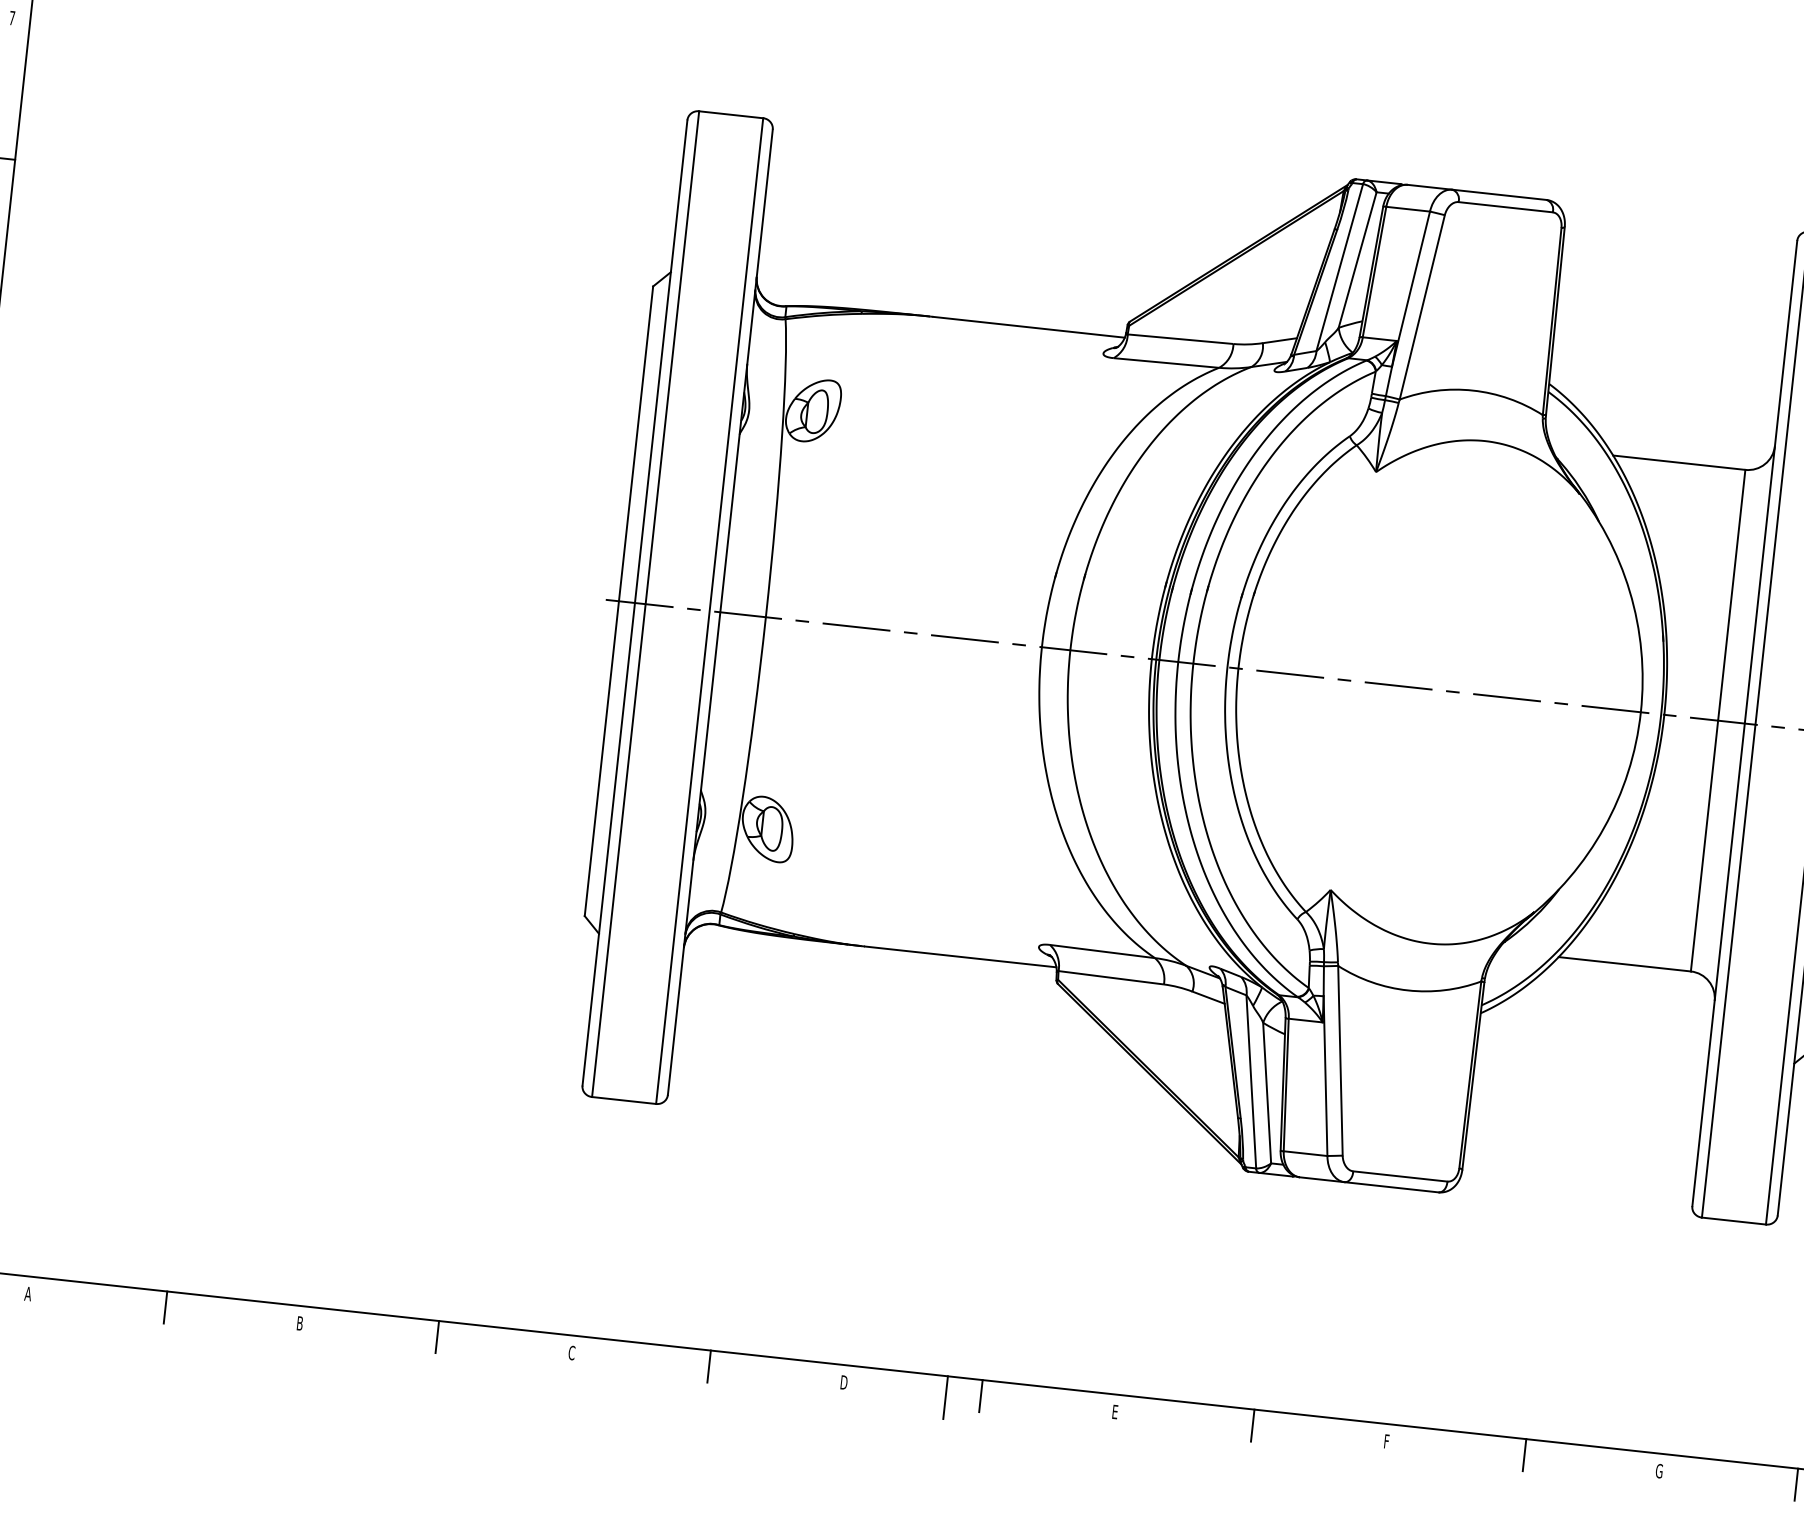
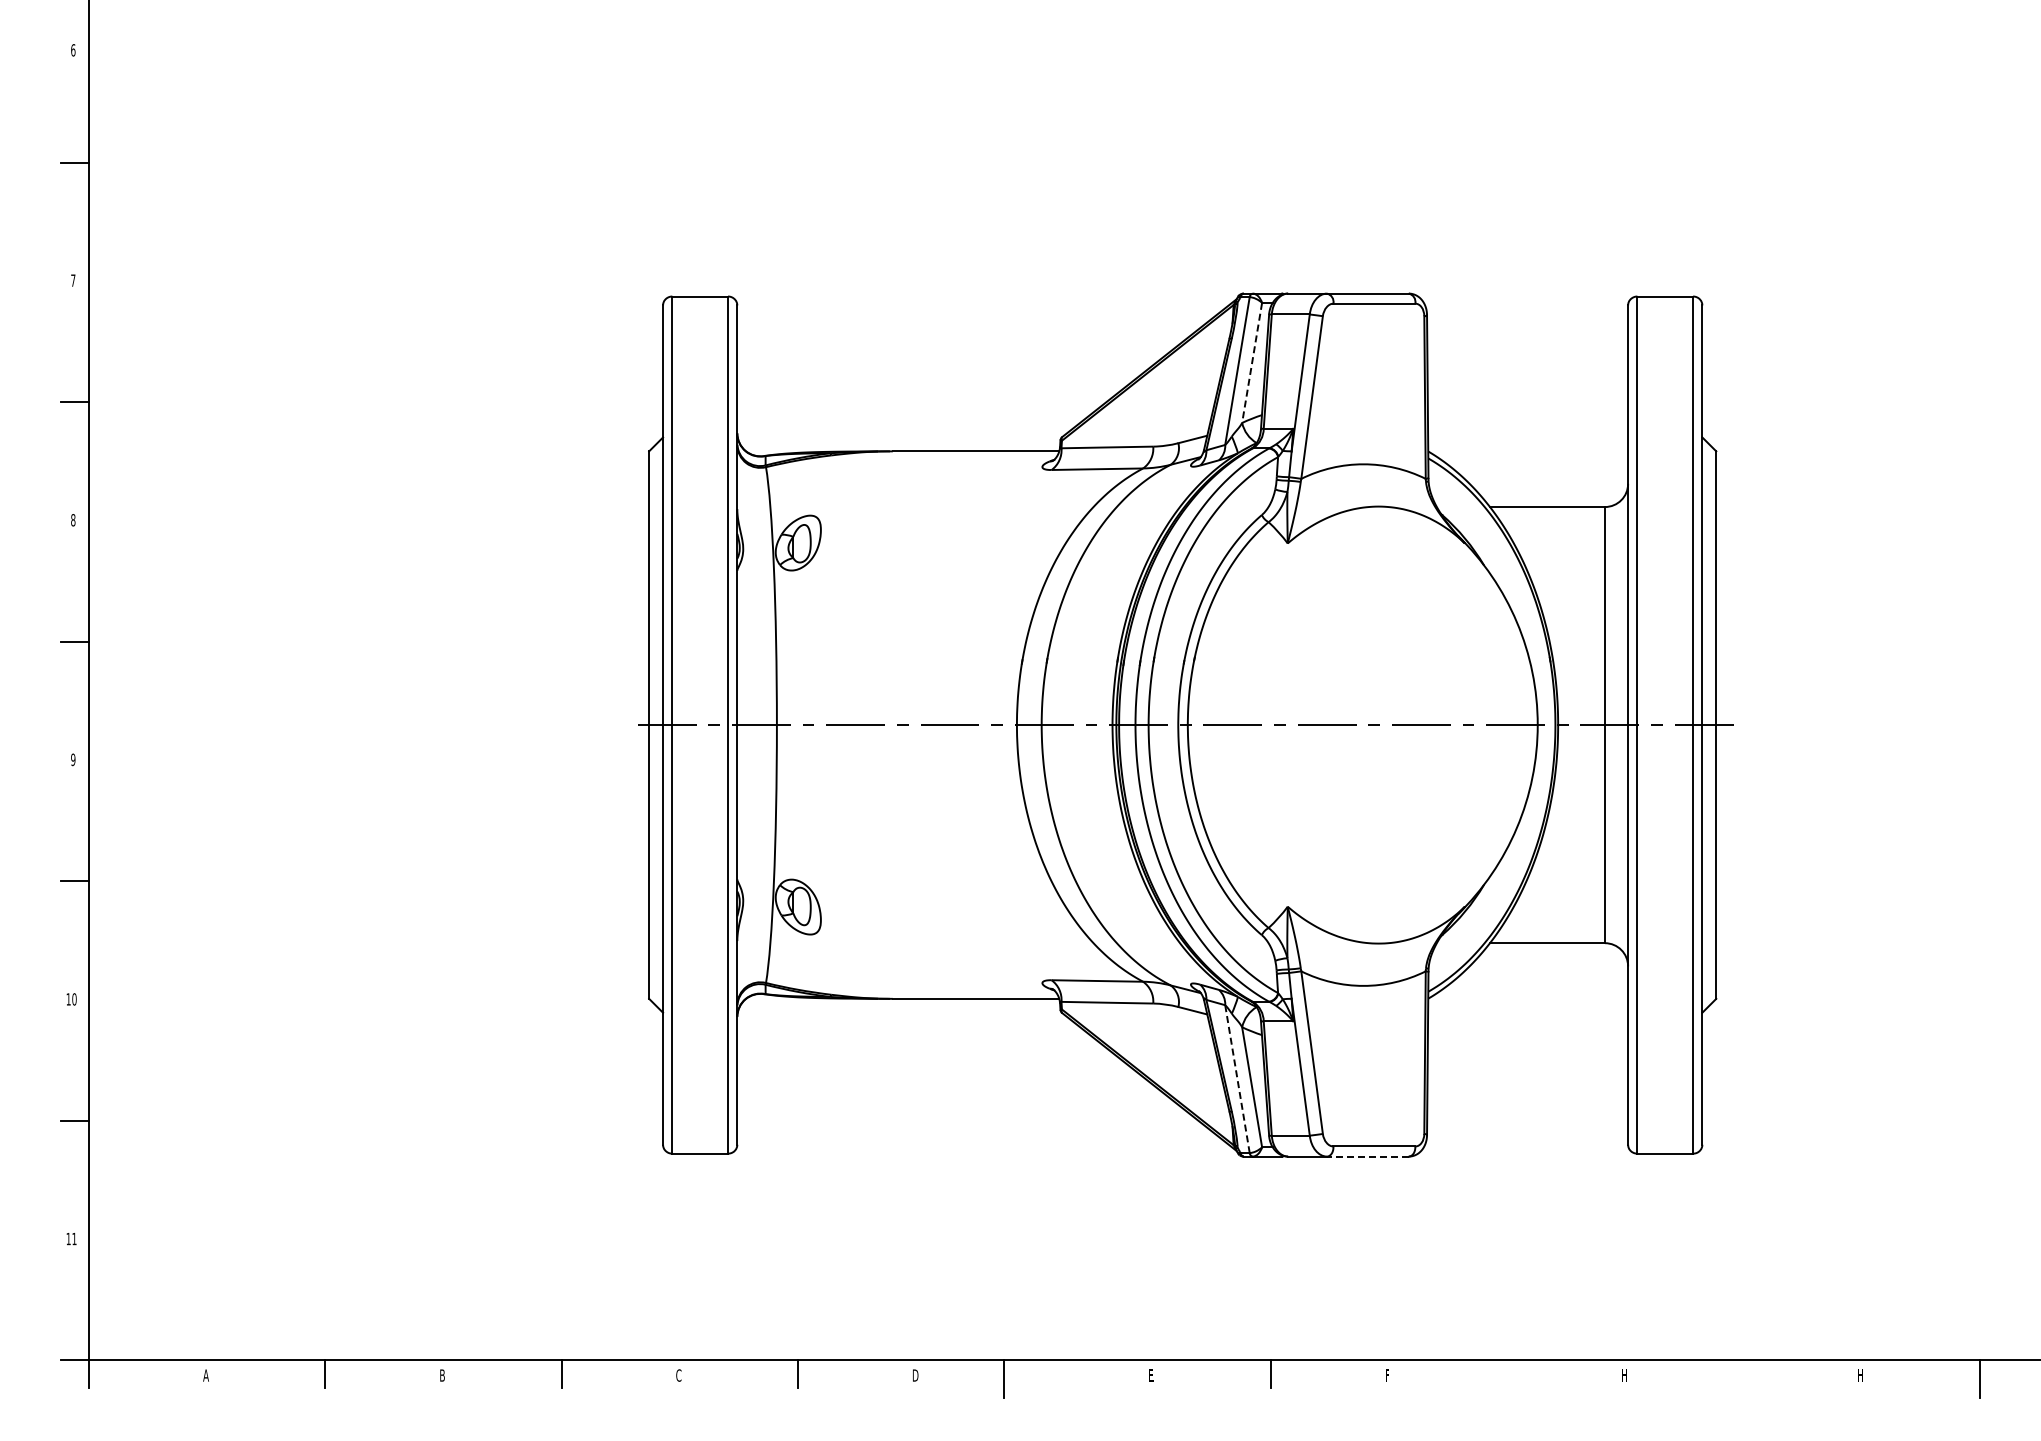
line: (1358, 259) -> (1252, 362), solid -> dashed
line: (1251, 1082) -> (1237, 1079), solid -> dashed
line: (1391, 1187) -> (1367, 1156), solid -> dashed
line: (980, 1396) -> (1034, 1374), removed
line: (1524, 1455) -> (1507, 1374), removed
text: (1659, 1471) -> (1624, 1375), G -> H
line: (1796, 1484) -> (1743, 1374), removed

